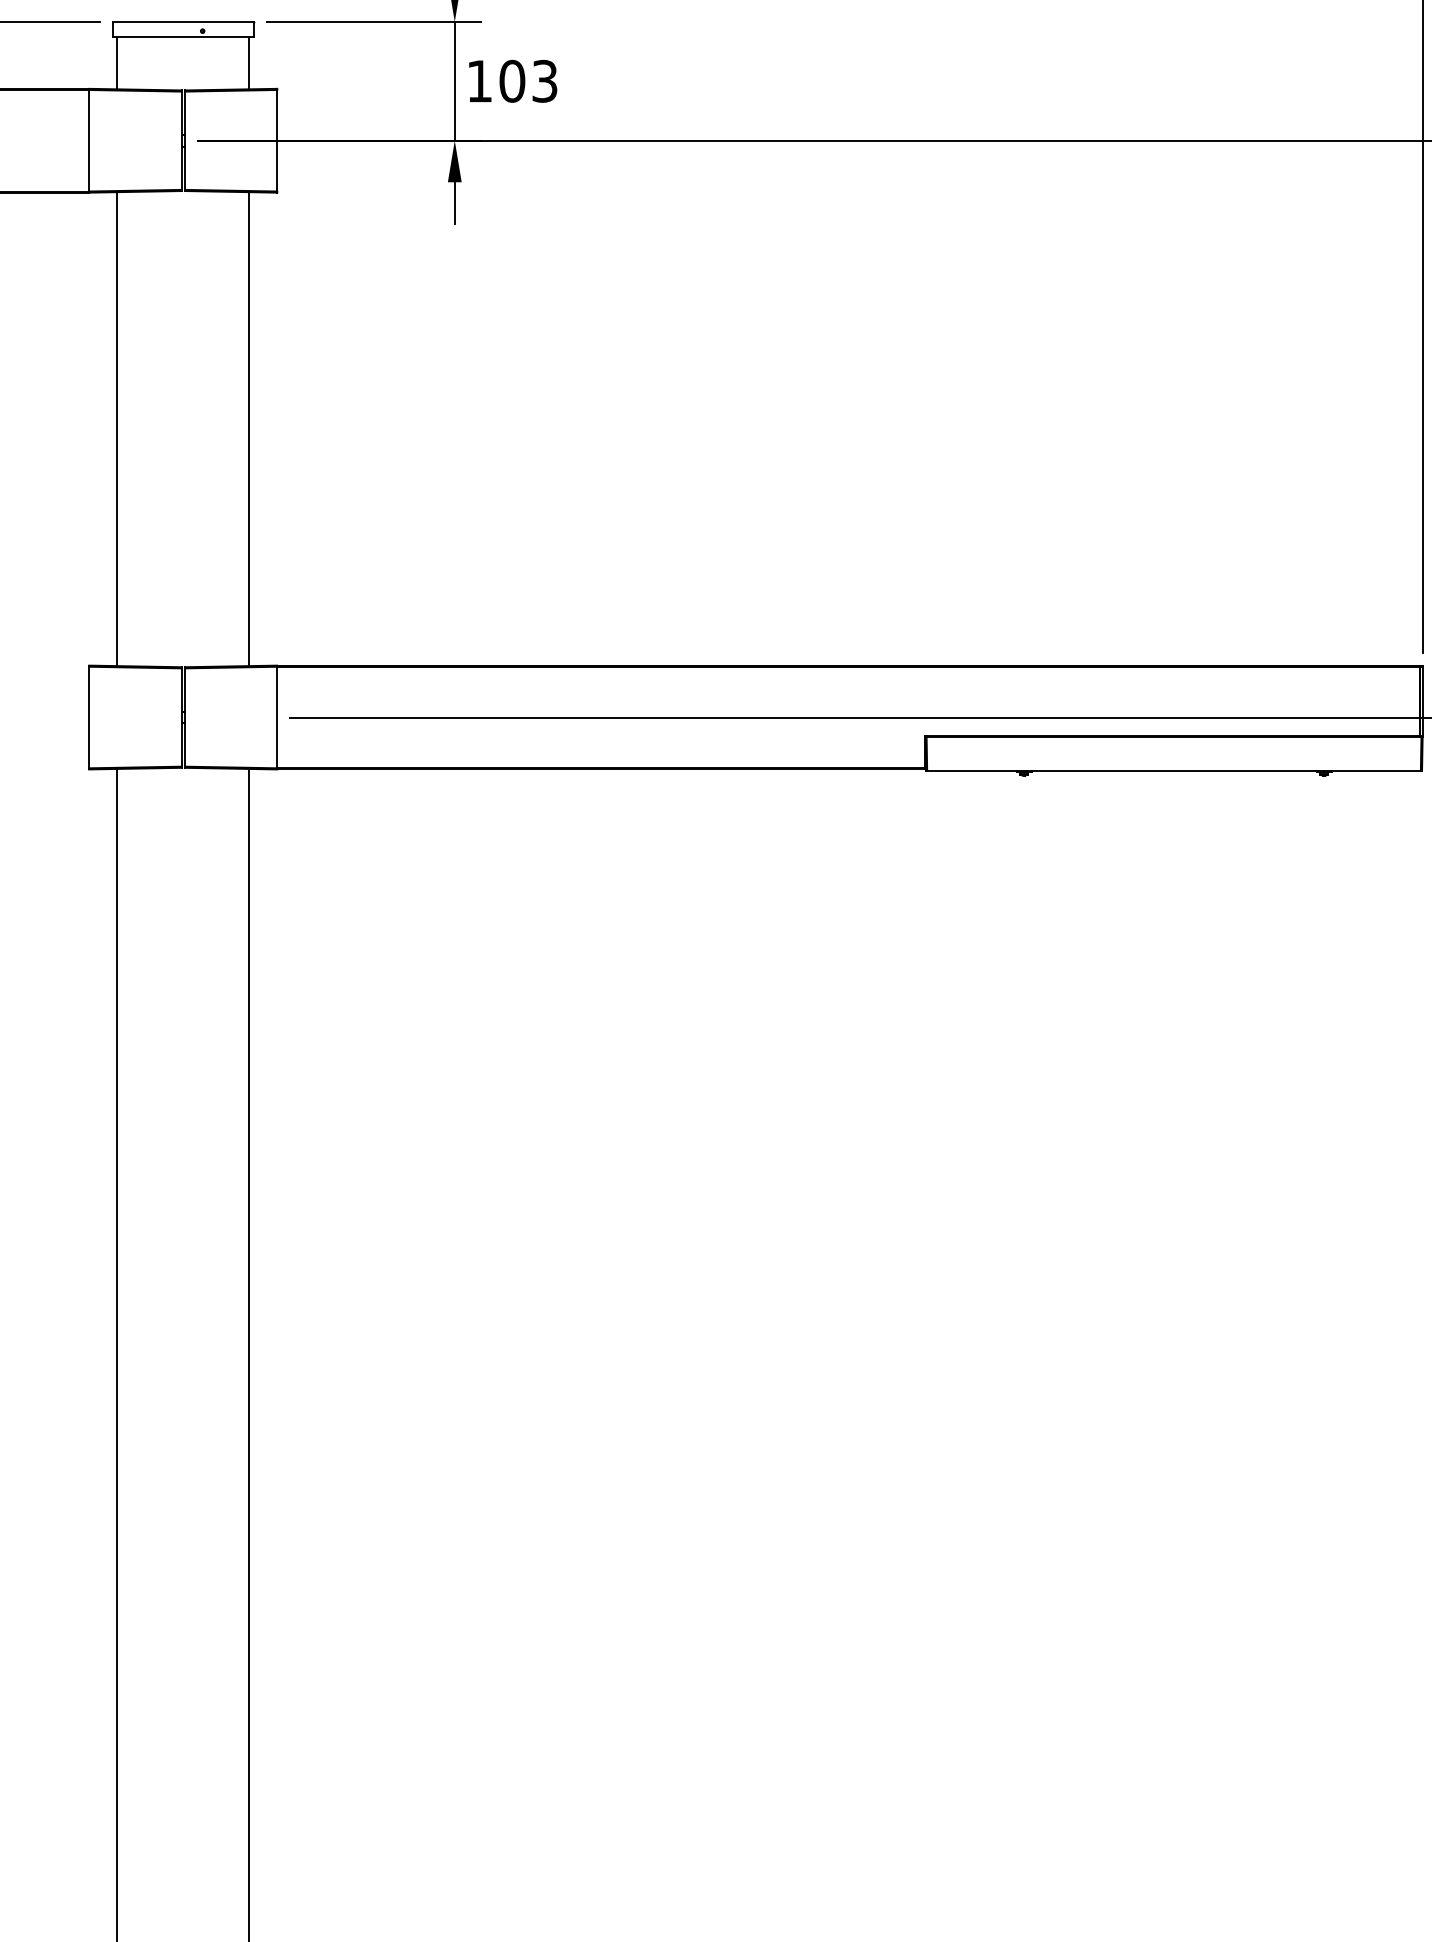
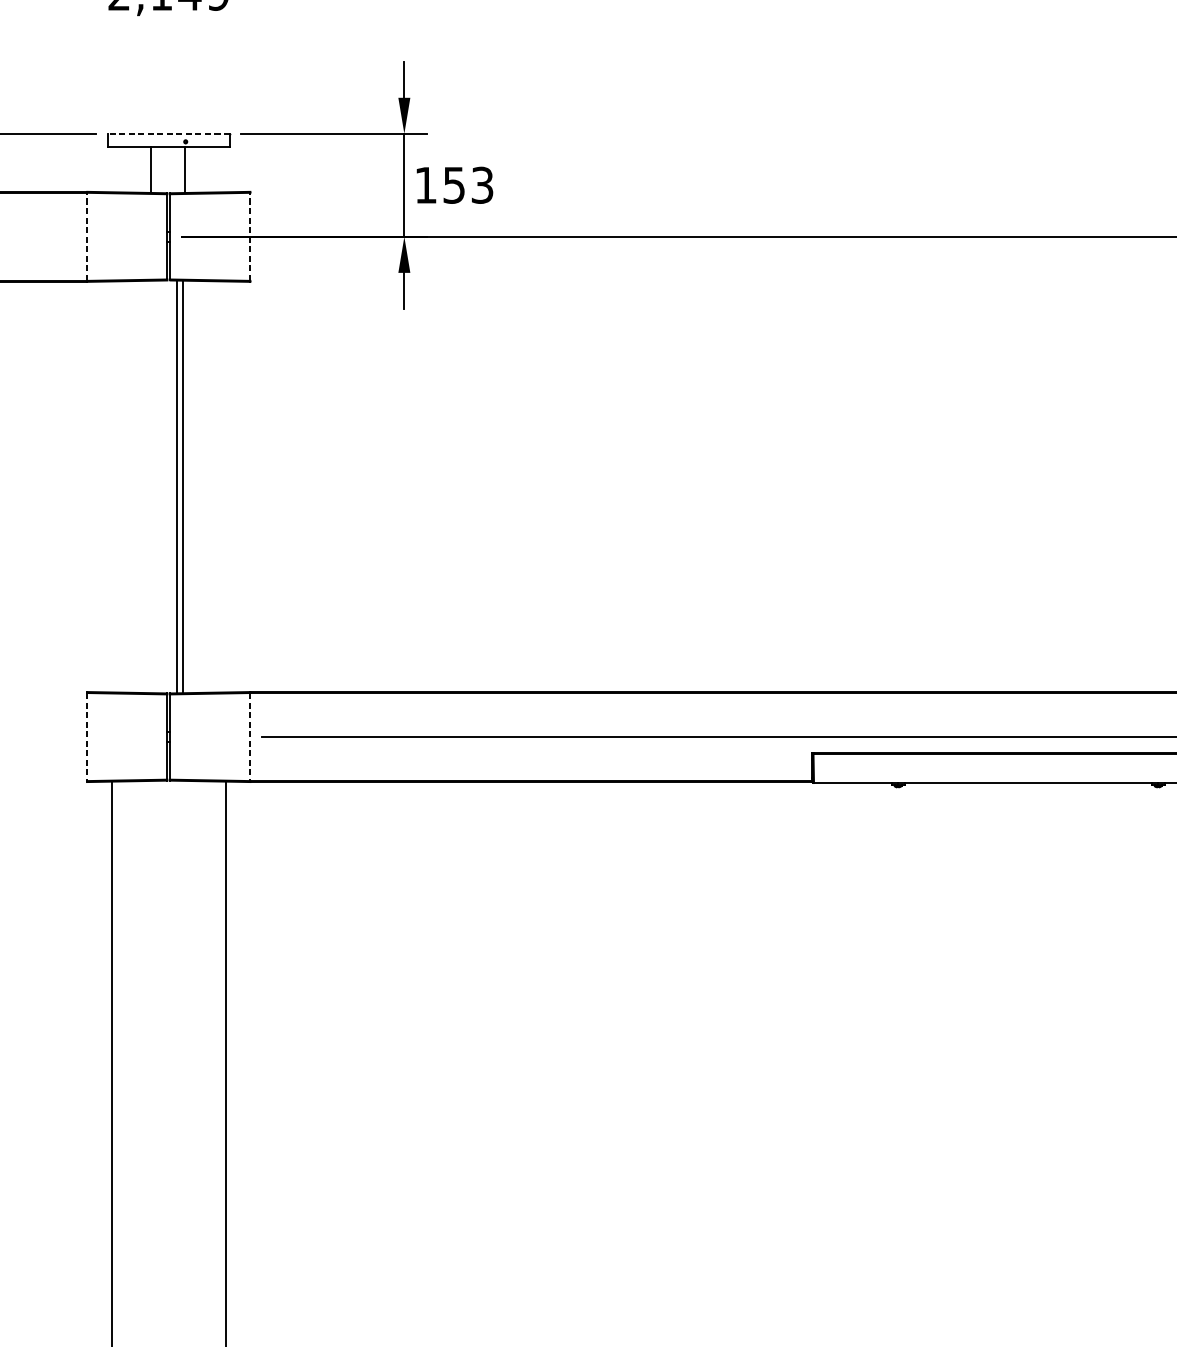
line: (183, 21) -> (169, 133), solid -> dashed
line: (117, 62) -> (150, 169), moved
line: (248, 62) -> (184, 169), moved
text: (512, 80) -> (454, 184), 103 -> 153
line: (89, 140) -> (87, 236), solid -> dashed
line: (277, 140) -> (250, 236), solid -> dashed
line: (117, 429) -> (176, 487), moved
line: (248, 429) -> (182, 487), moved
line: (89, 717) -> (87, 737), solid -> dashed
line: (277, 717) -> (250, 737), solid -> dashed

